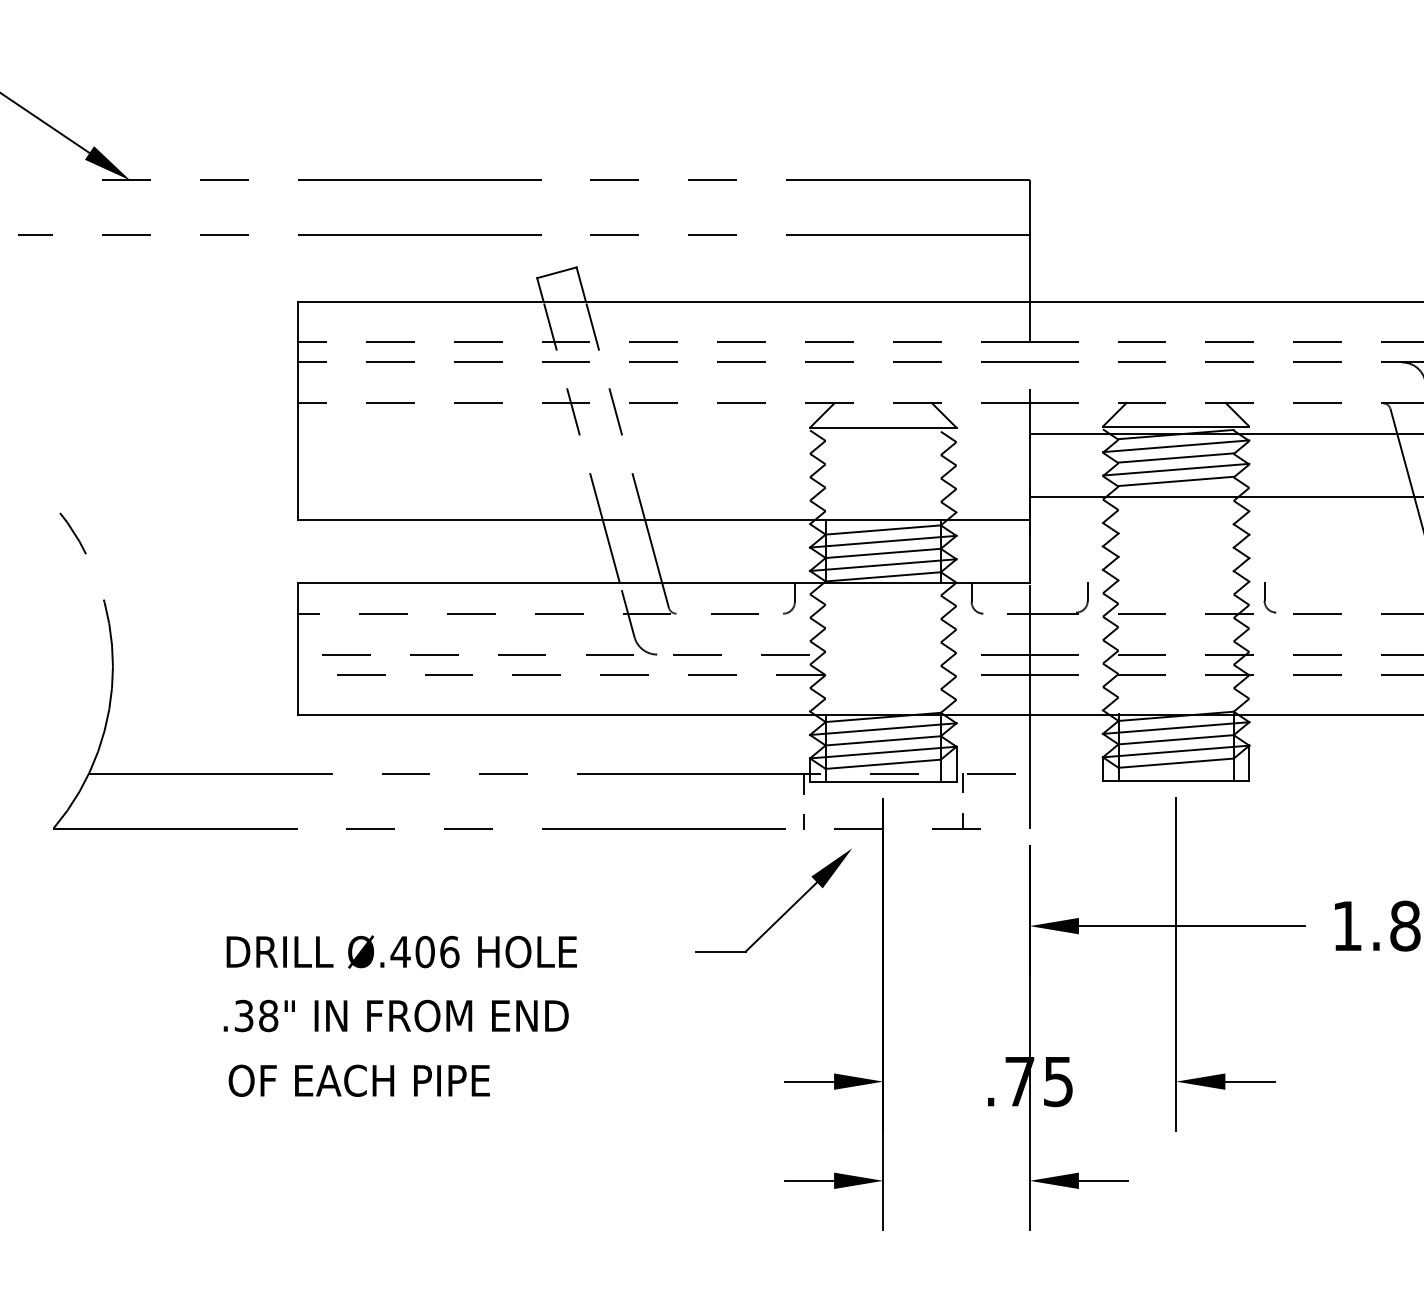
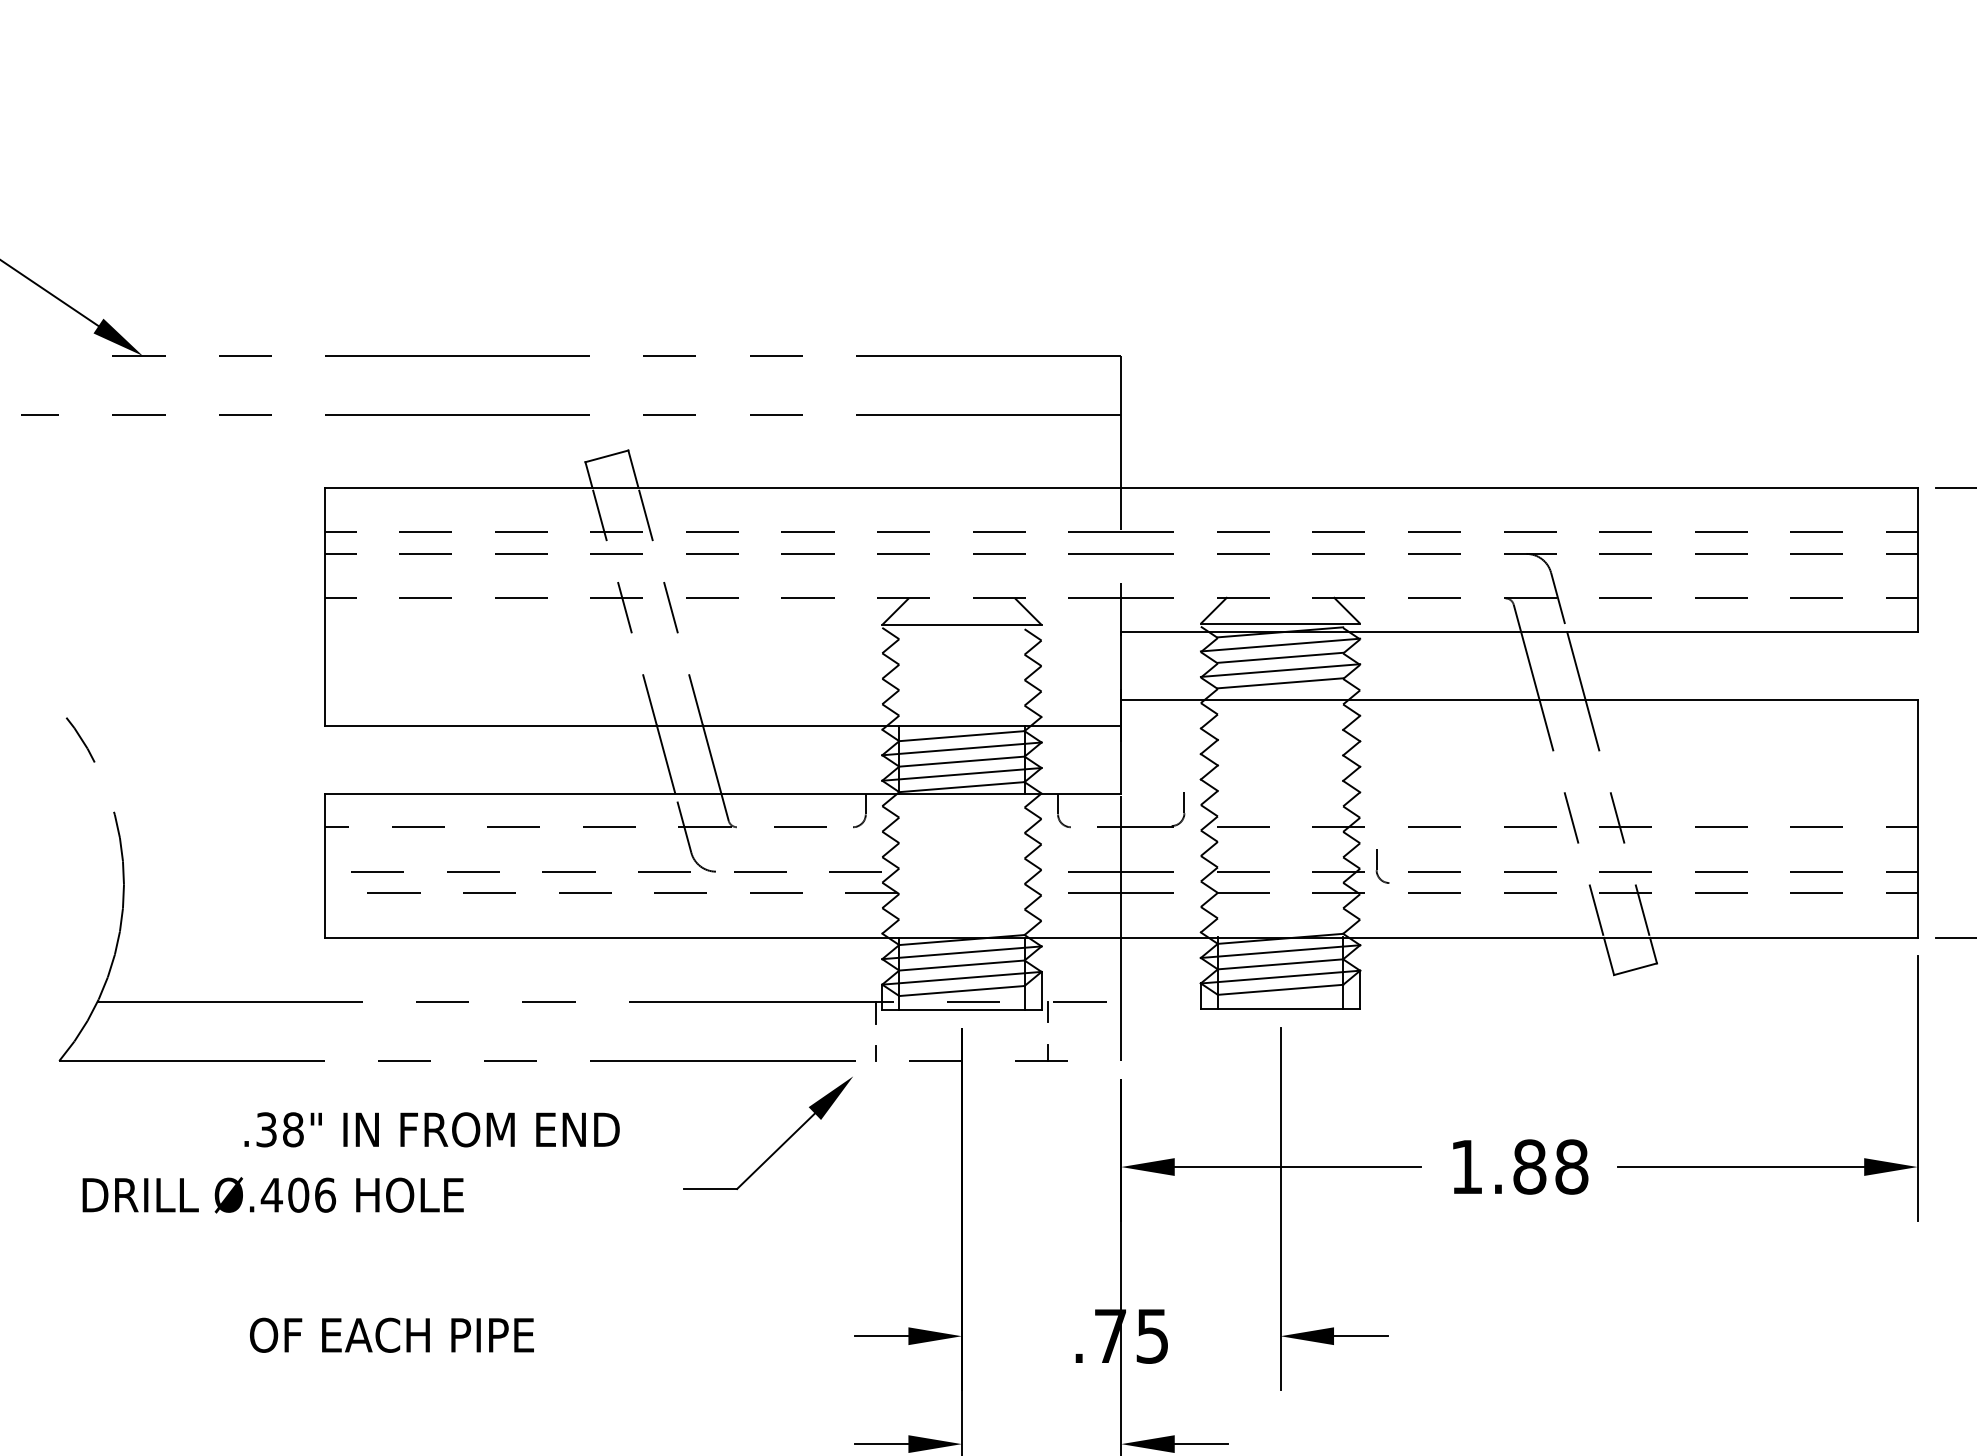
part: (1269, 597) -> (1382, 866), moved
part: (785, 911) -> (780, 1145), moved
text: (401, 952) -> (272, 1195), moved
text: (395, 1015) -> (431, 1129), moved

